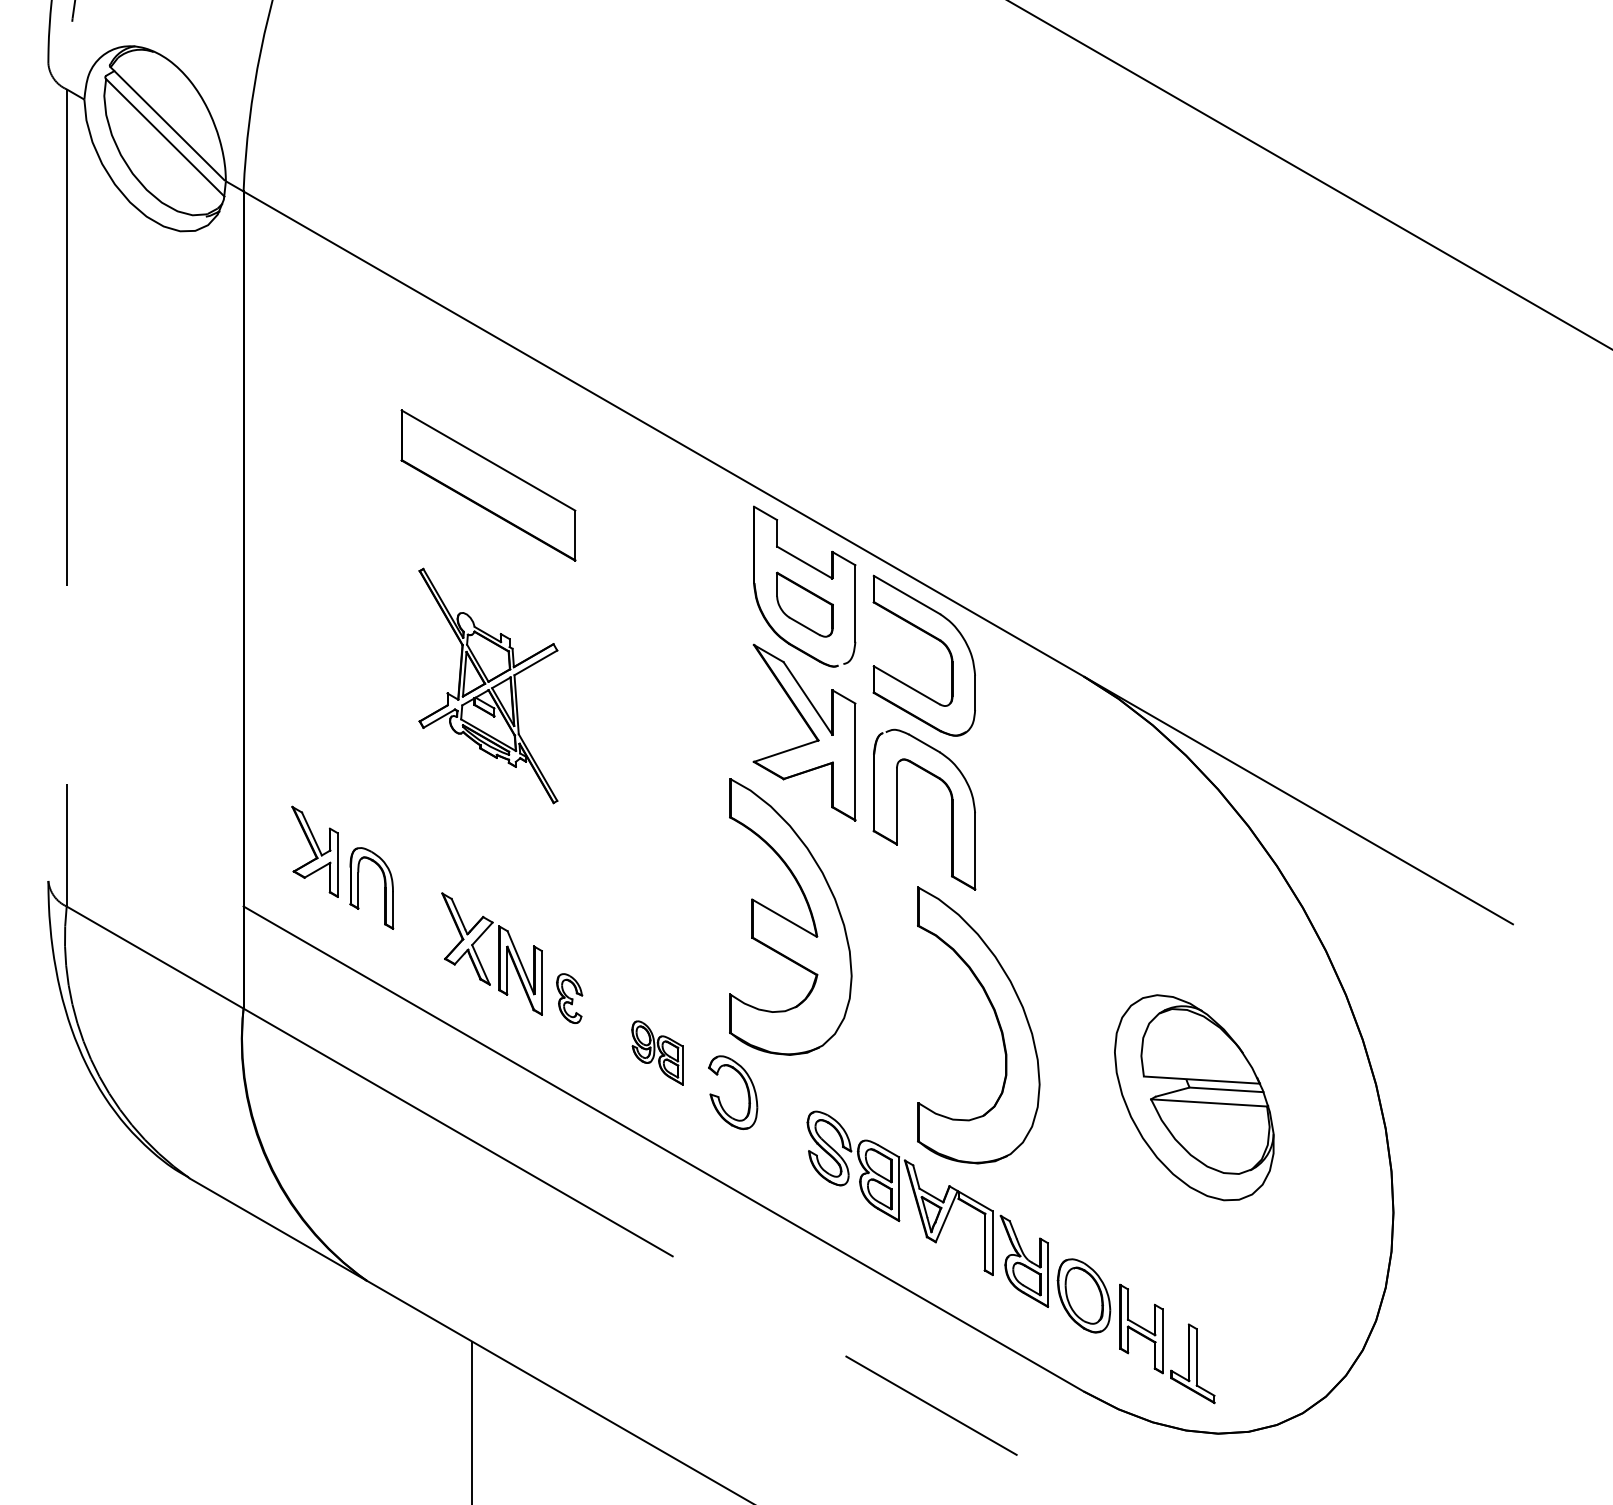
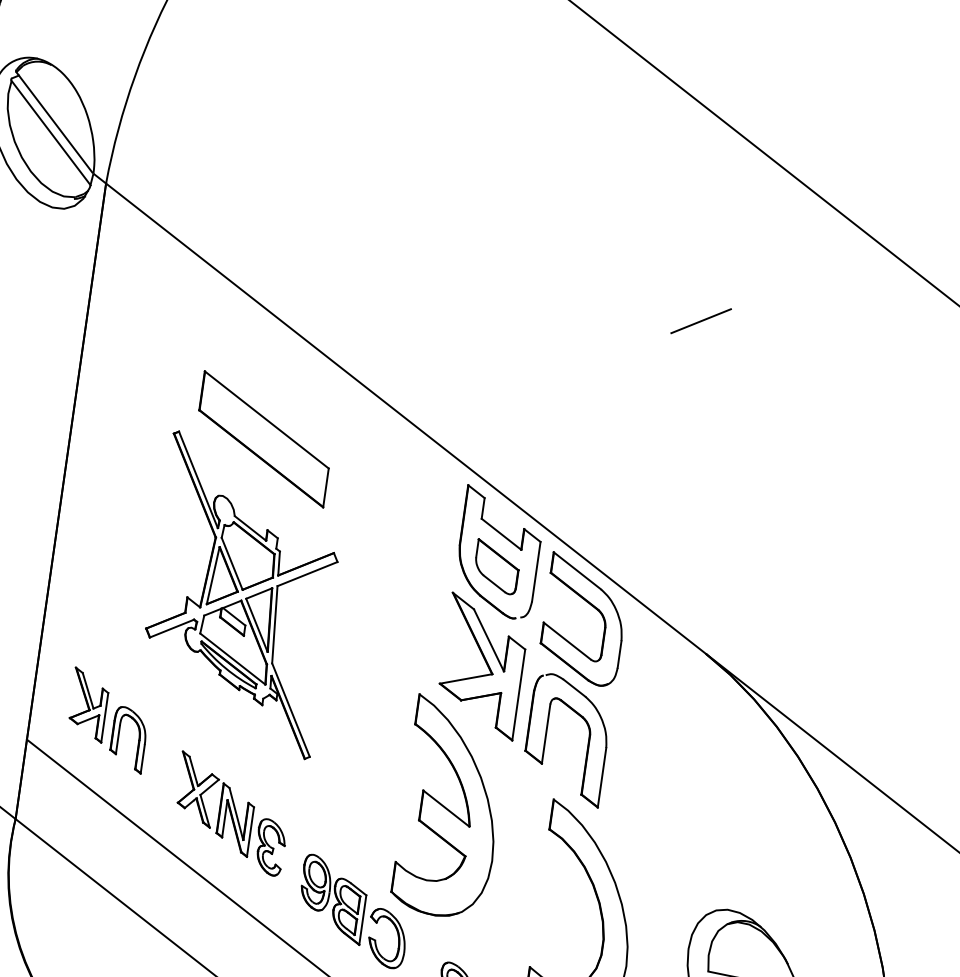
line: (1017, 257) -> (700, 320), added
part: (488, 685) -> (241, 594), size x1.67
part: (569, 998) -> (270, 847), size x1.43
part: (657, 1052) -> (332, 899), size x1.67

